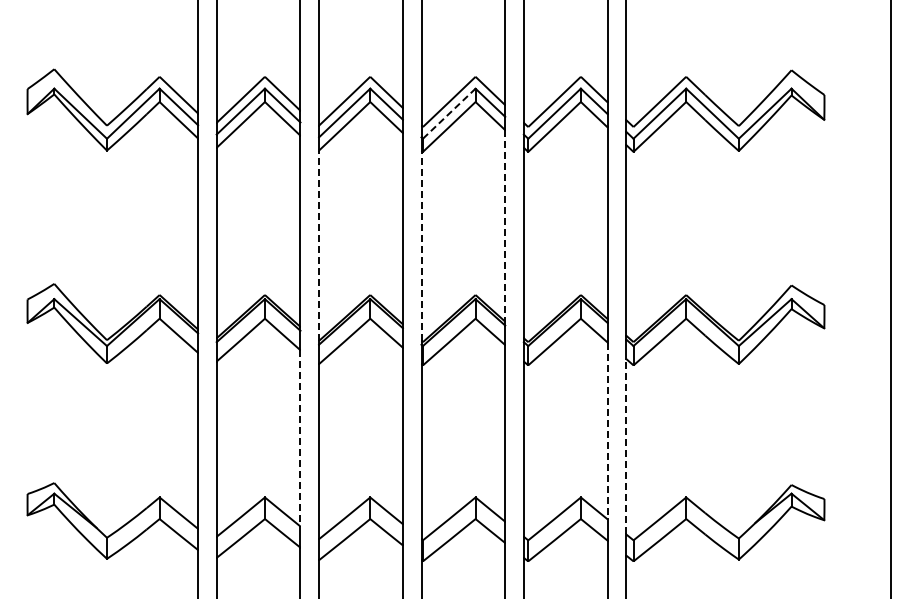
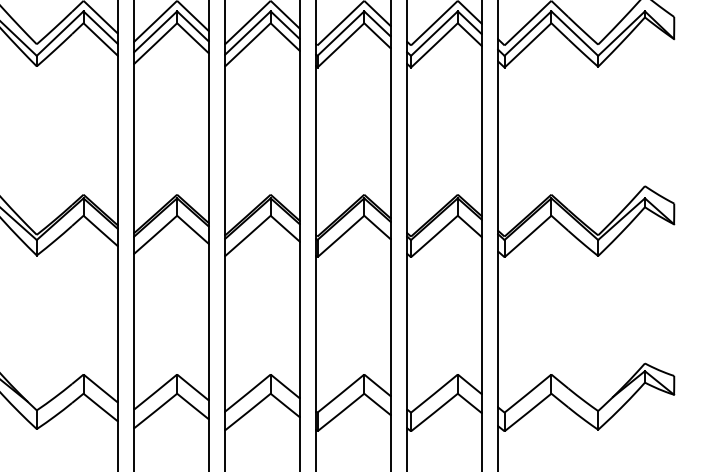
line: (449, 113) -> (341, 33), dashed -> solid
line: (505, 225) -> (390, 132), dashed -> solid
line: (319, 245) -> (225, 150), dashed -> solid
line: (421, 245) -> (316, 150), dashed -> solid
line: (607, 431) -> (481, 315), dashed -> solid
line: (300, 438) -> (208, 322), dashed -> solid
line: (626, 446) -> (498, 329), dashed -> solid

